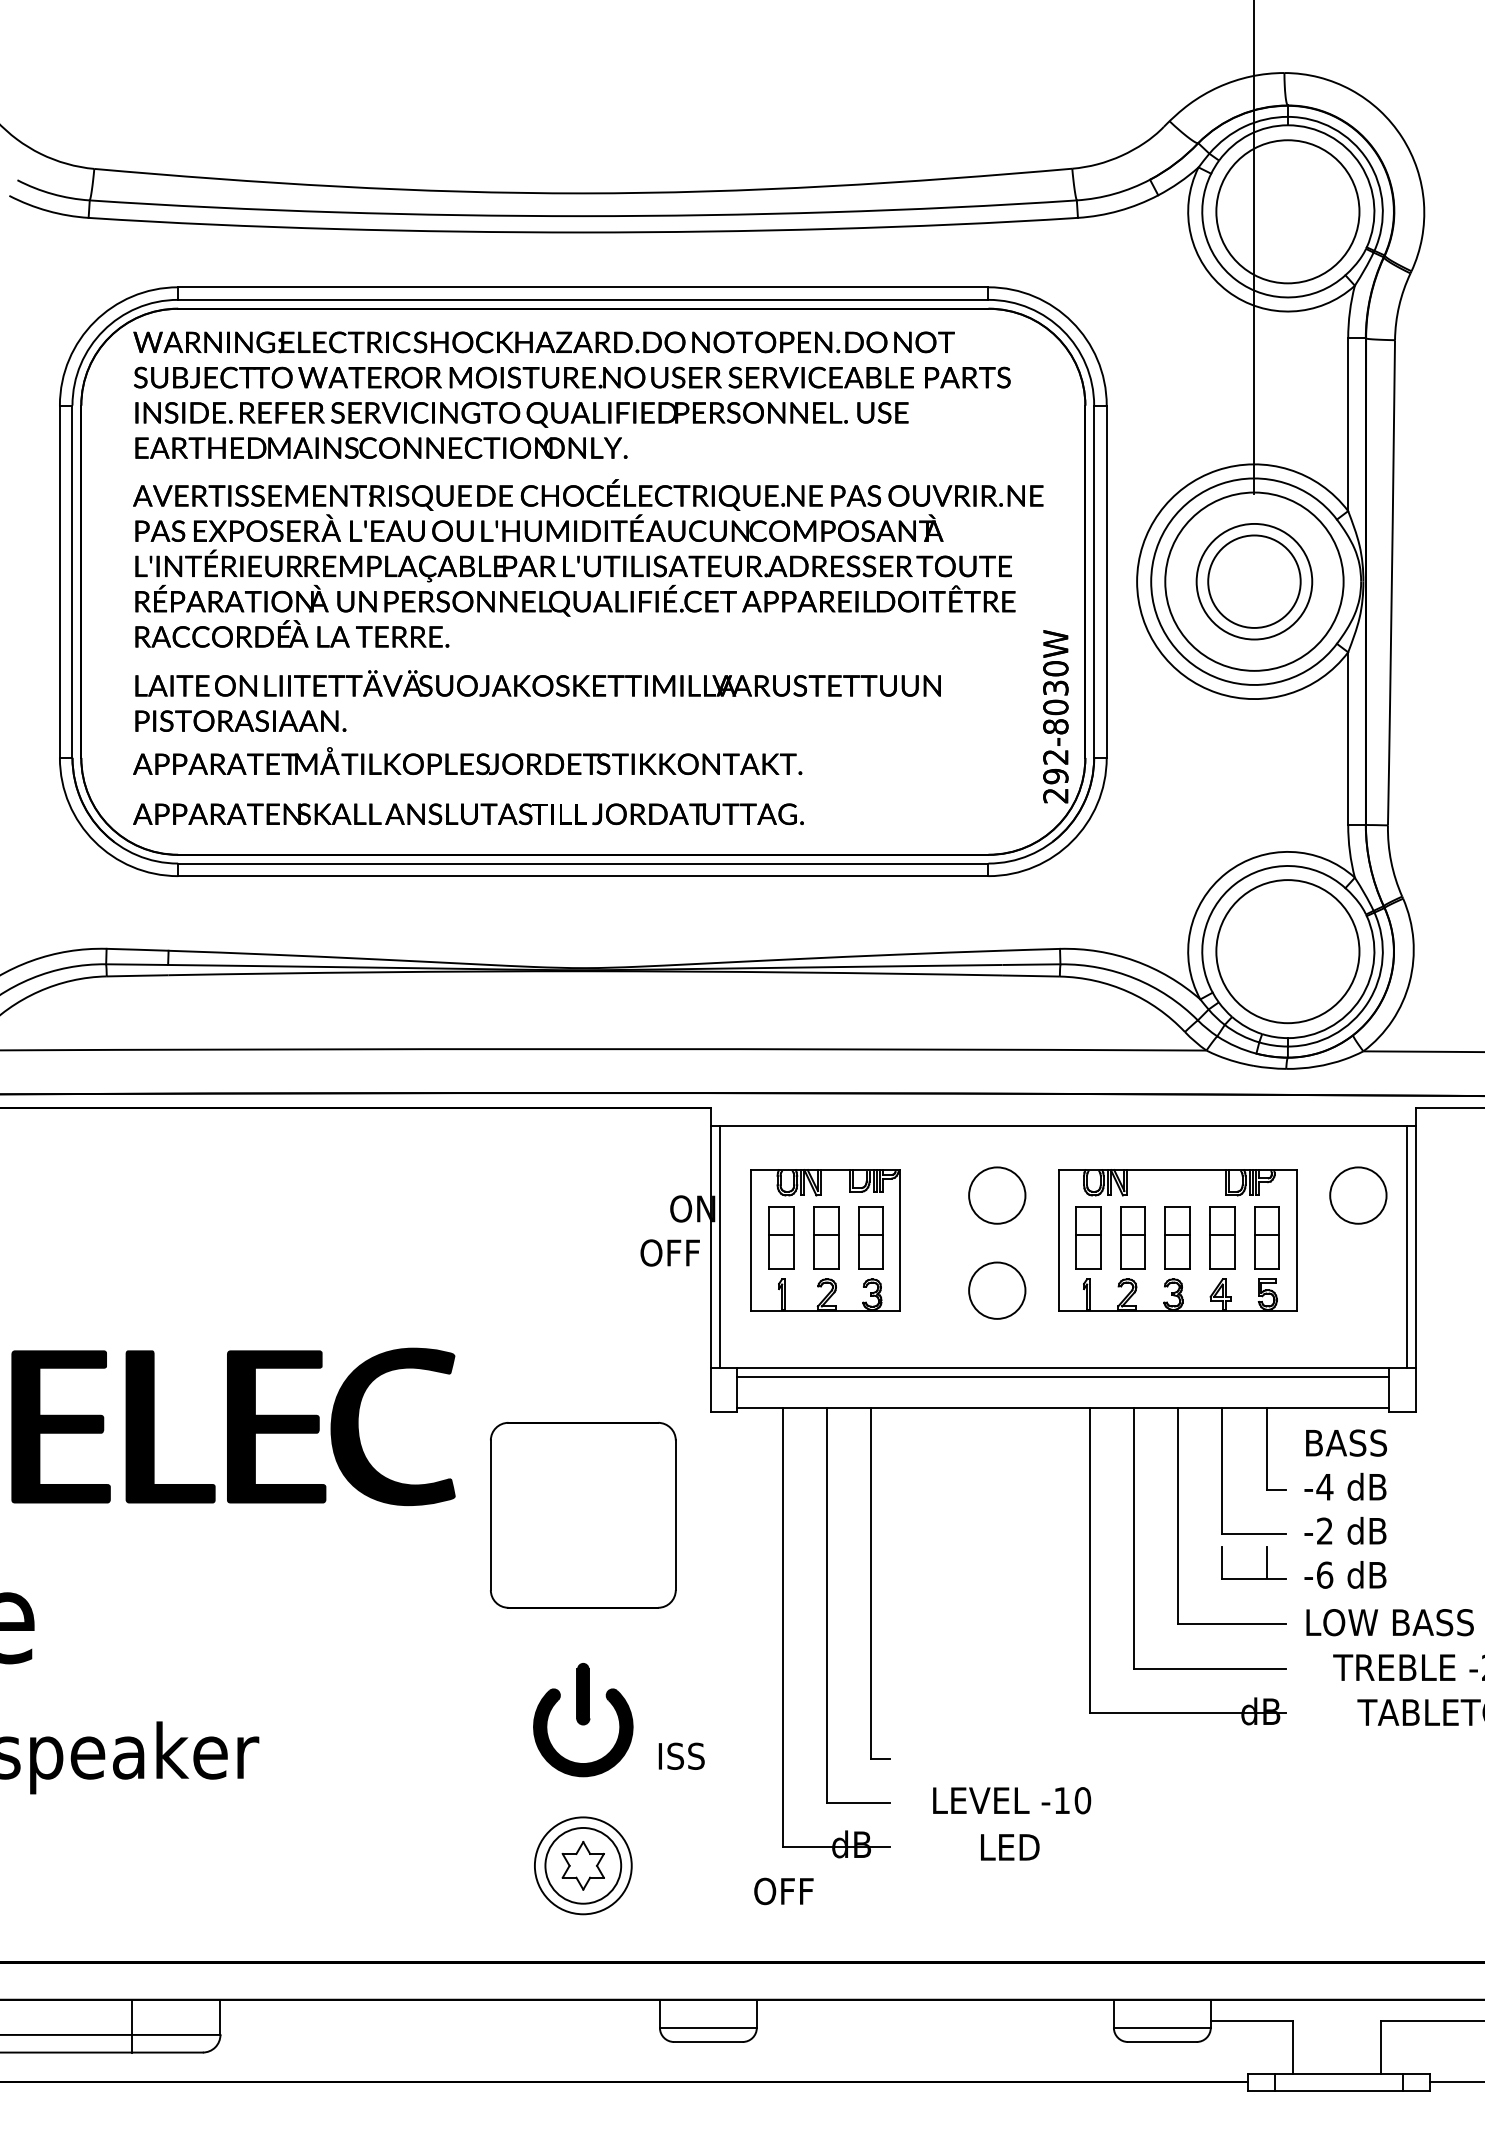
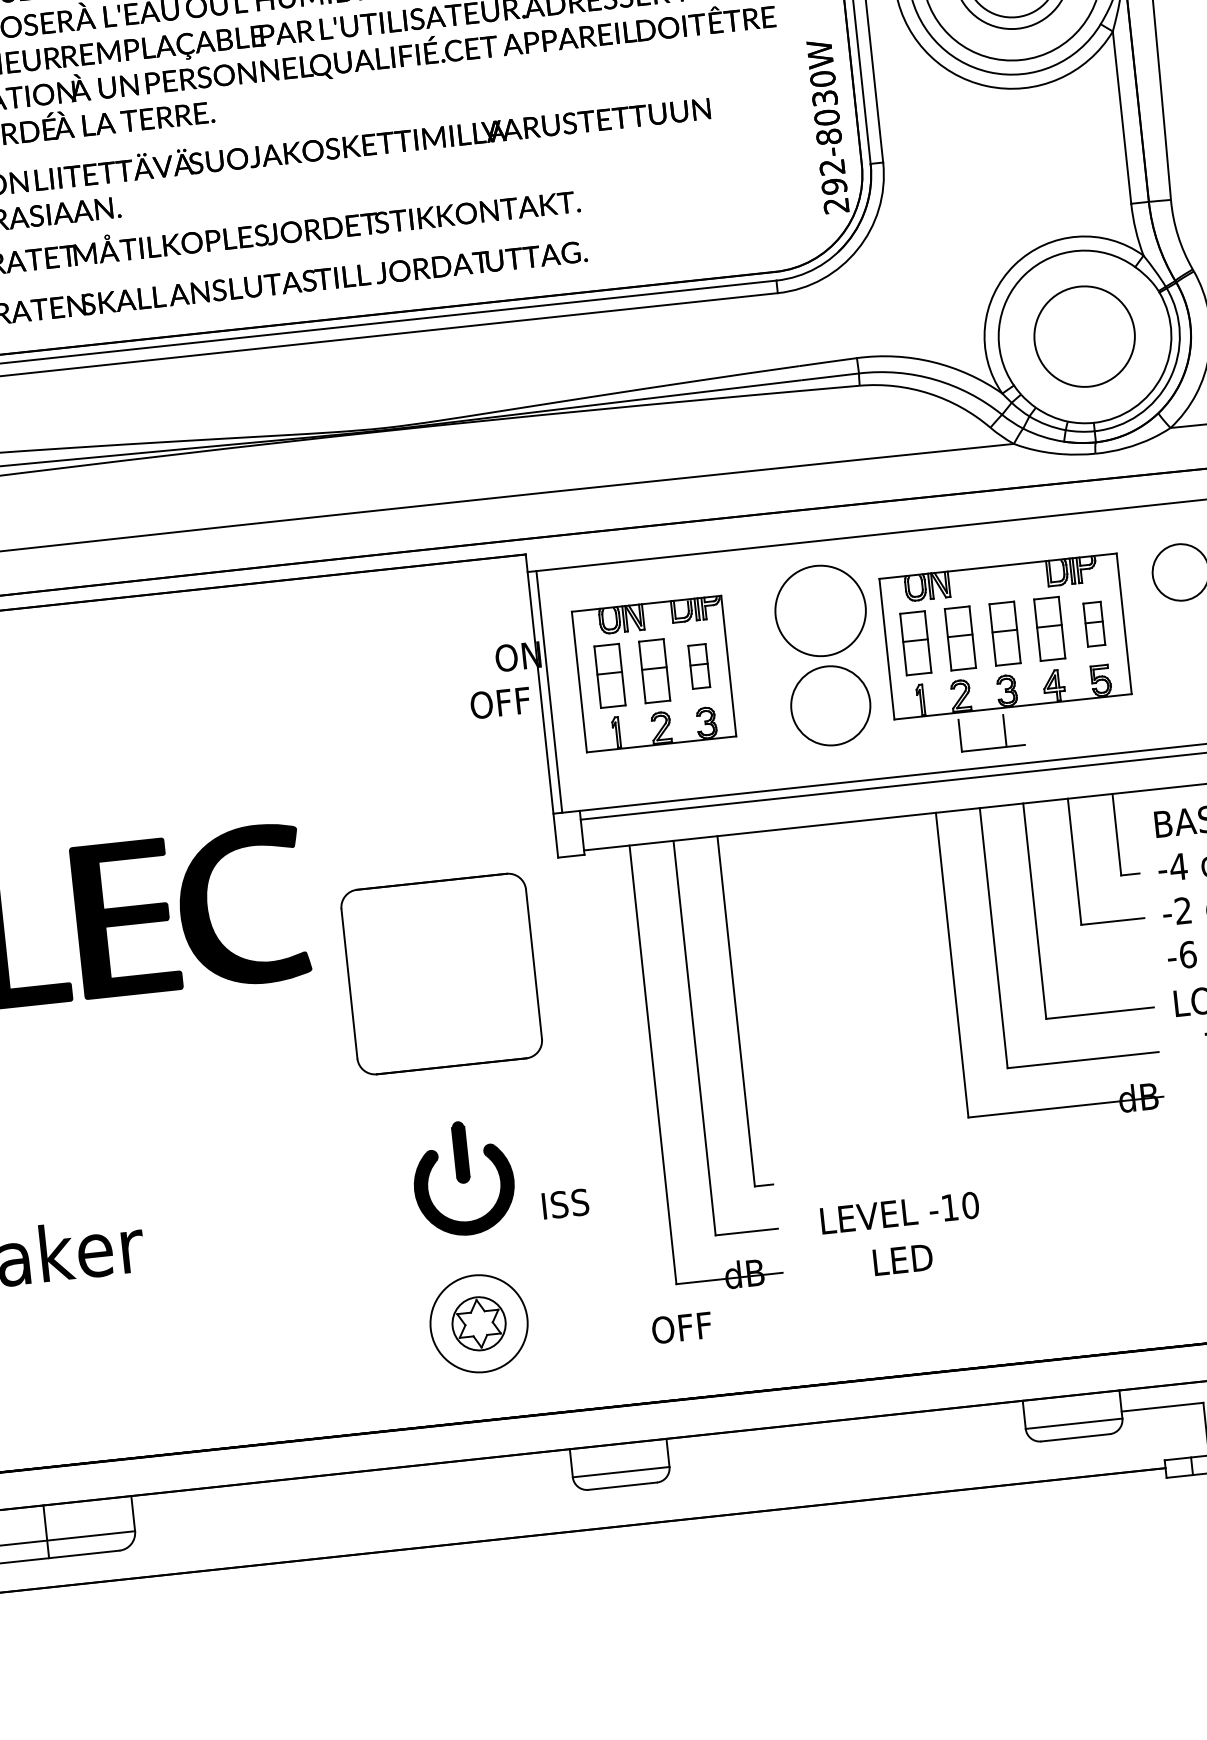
circle: (1287, 951) -> (1084, 336), size x0.7
circle: (997, 1195) -> (820, 610), size x1.6
part: (870, 1237) -> (698, 666), size x0.7
part: (1266, 1237) -> (1093, 624), size x0.7
circle: (997, 1290) -> (830, 705), size x1.4
part: (1266, 1562) -> (1004, 730), moved
circle: (583, 1865) -> (479, 1323), size x0.7

